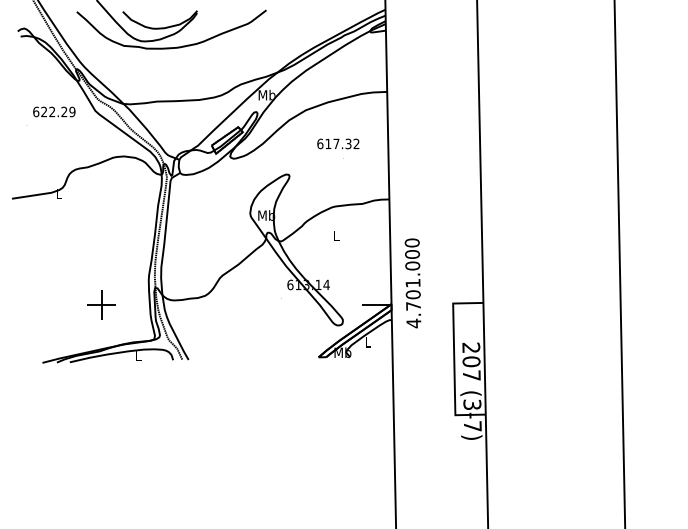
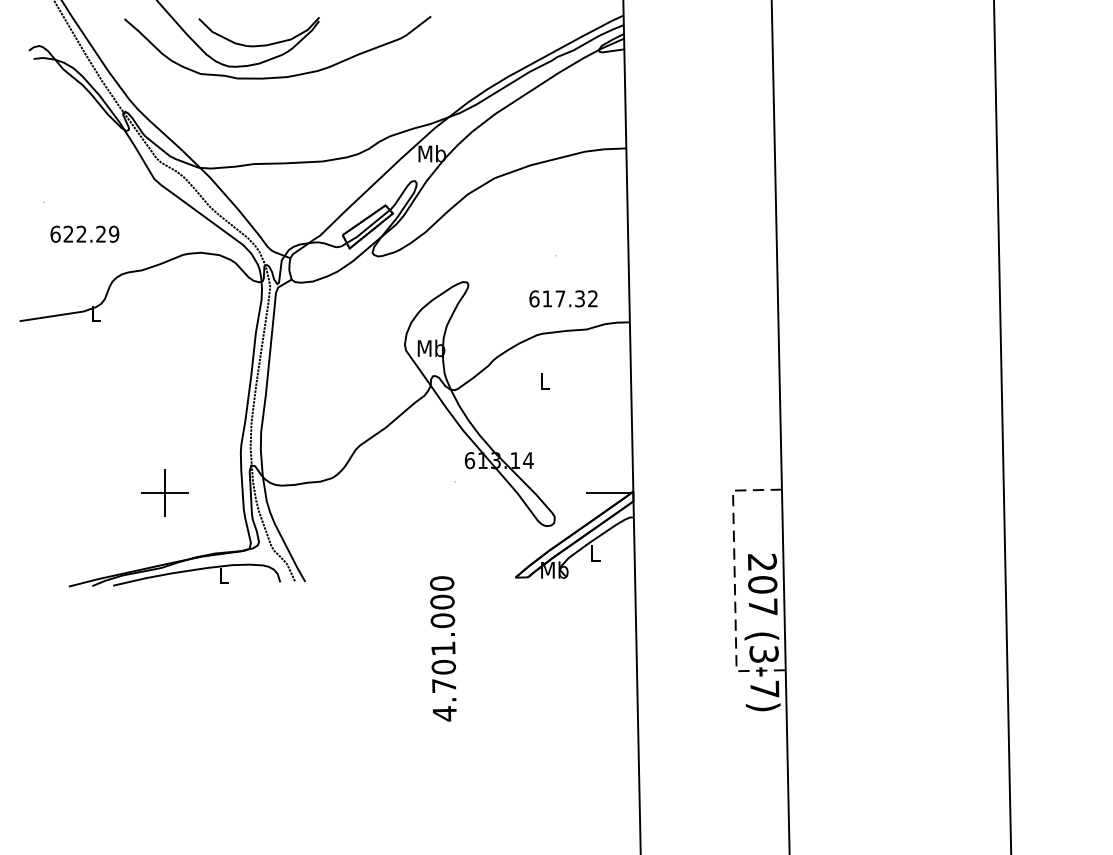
text: (54, 111) -> (85, 233), moved
text: (338, 143) -> (563, 298), moved
text: (412, 283) -> (442, 649), moved
line: (454, 359) -> (735, 581), solid -> dashed

